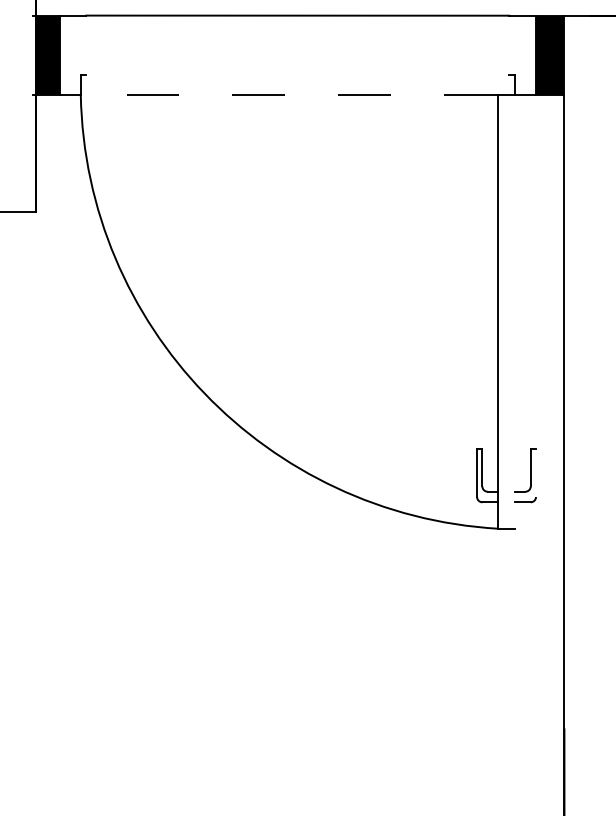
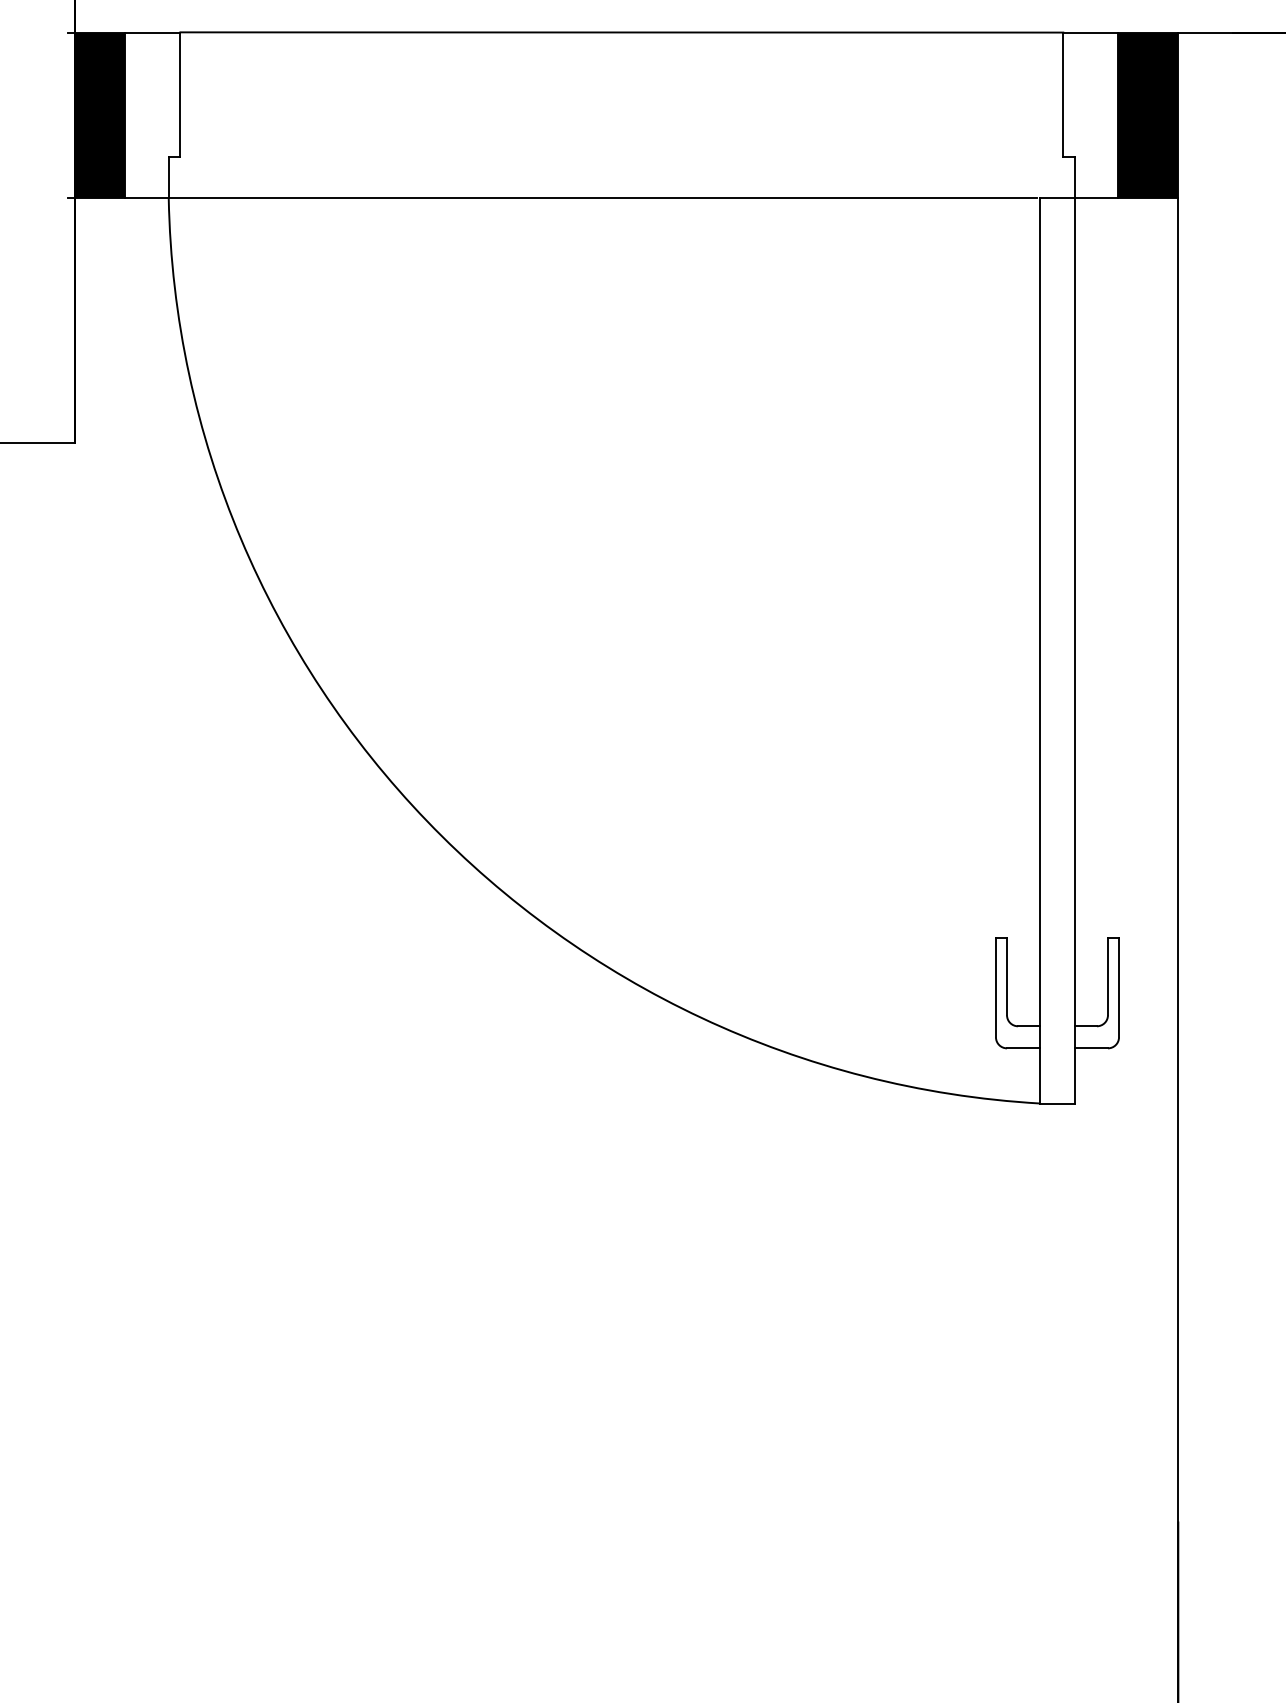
line: (86, 45) -> (180, 94), added
line: (509, 45) -> (1063, 94), added
line: (288, 95) -> (602, 199), dashed -> solid
line: (514, 311) -> (1074, 650), added
line: (536, 473) -> (1119, 988), added

